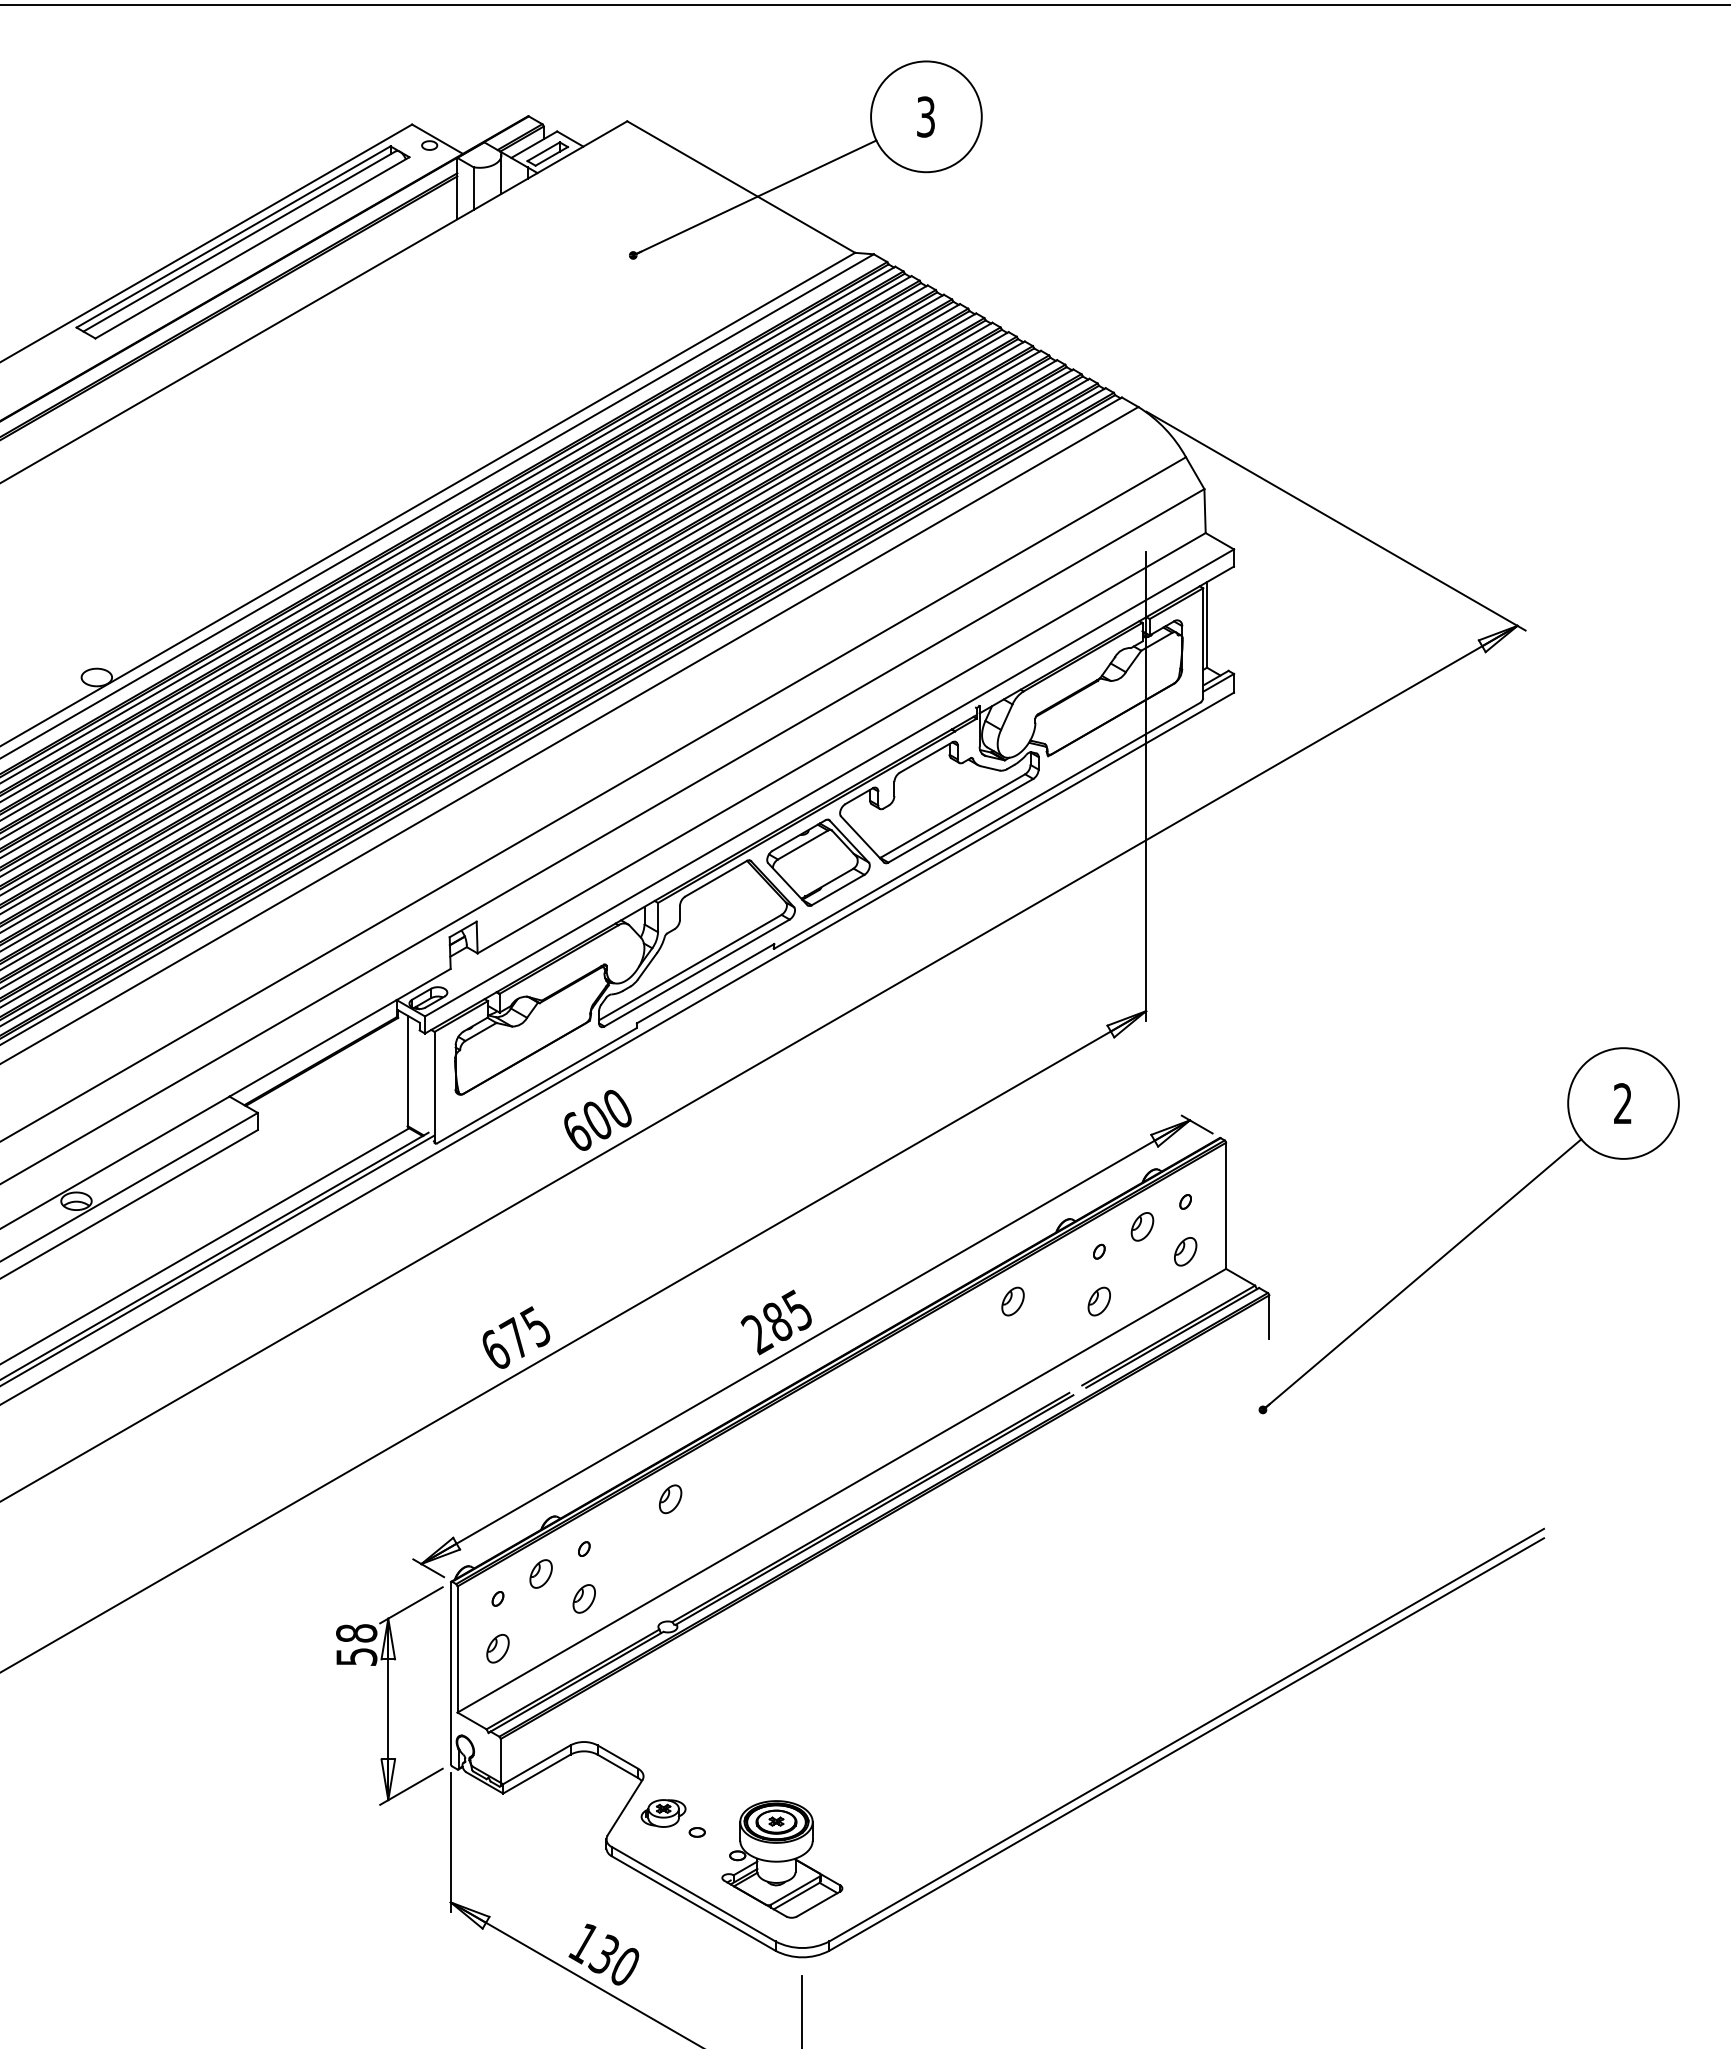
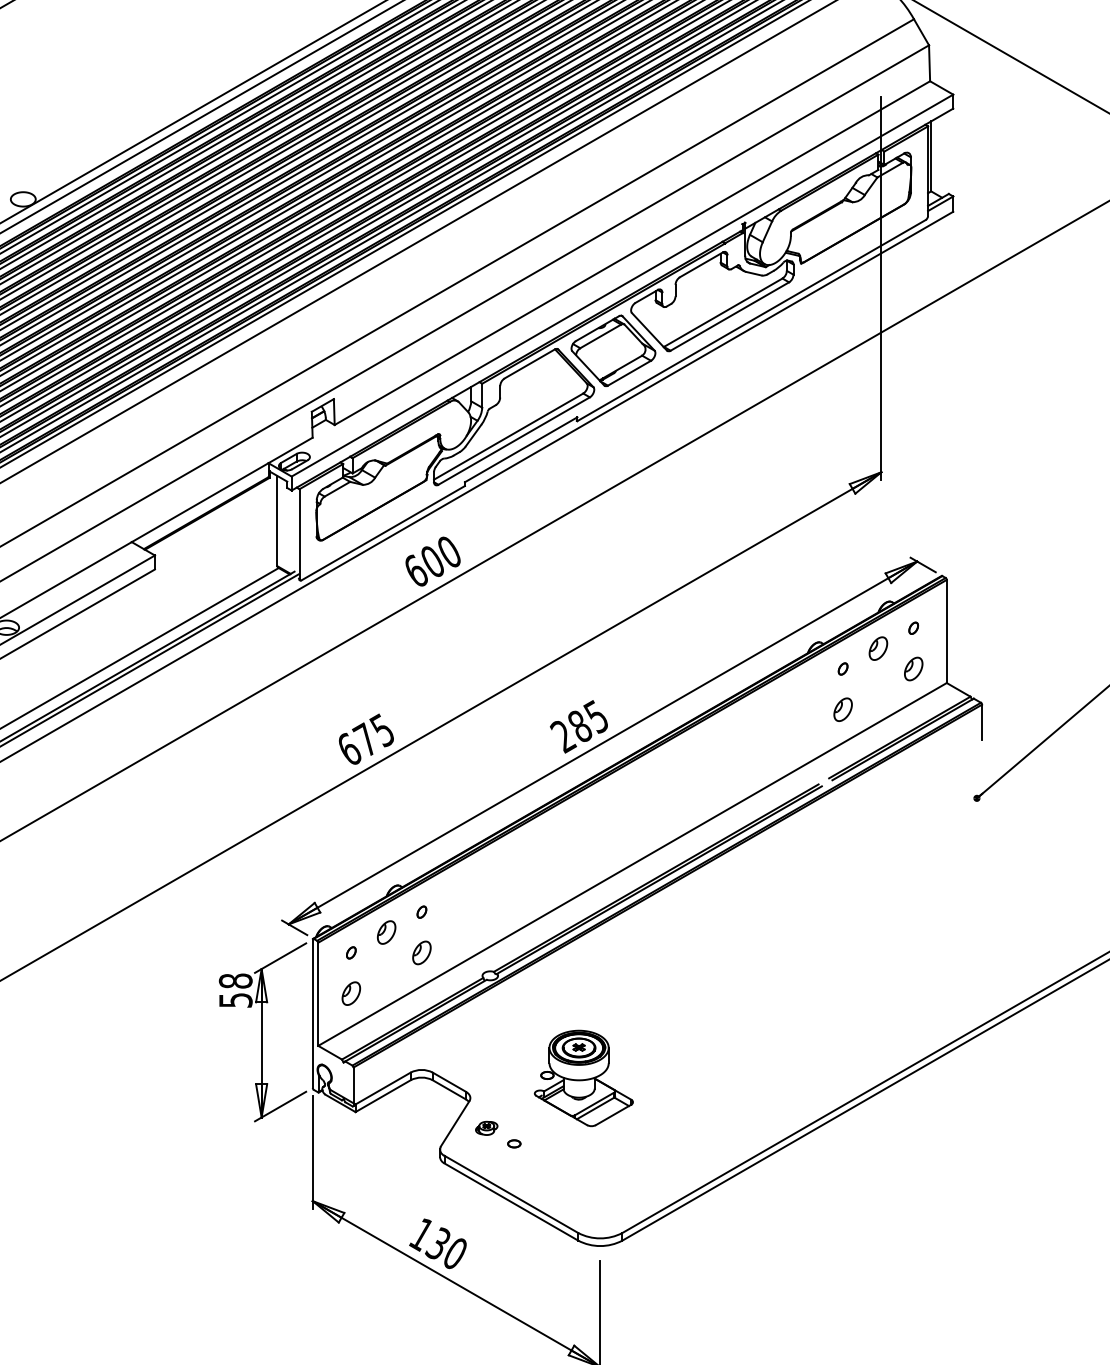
part: (1012, 1301) -> (772, 709), removed
part: (670, 1499) -> (492, 871), removed
part: (663, 1813) -> (486, 1128), size x0.6
part: (782, 1859) -> (584, 1078), moved

